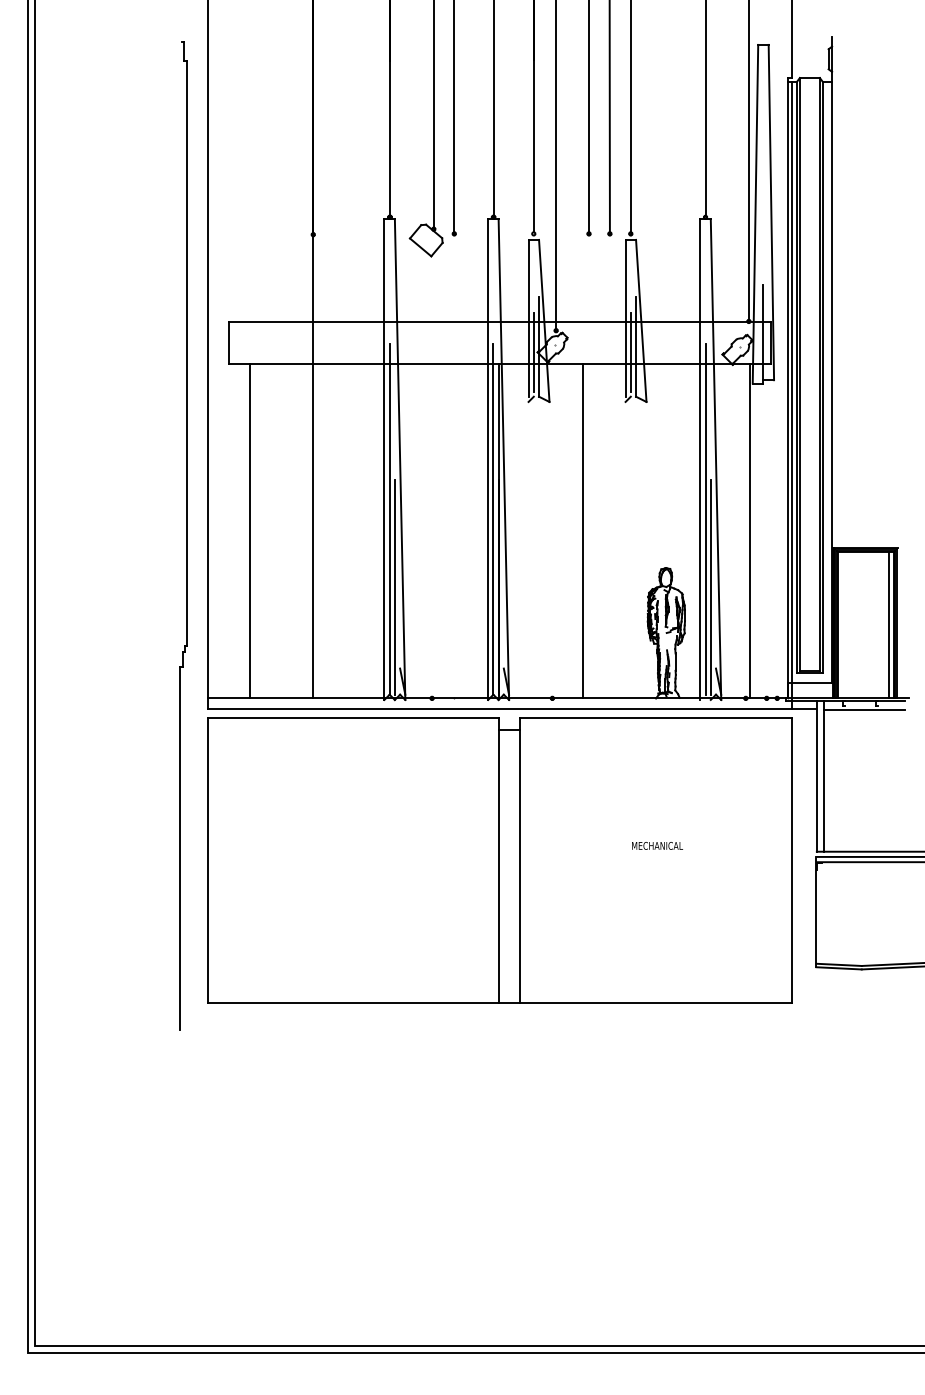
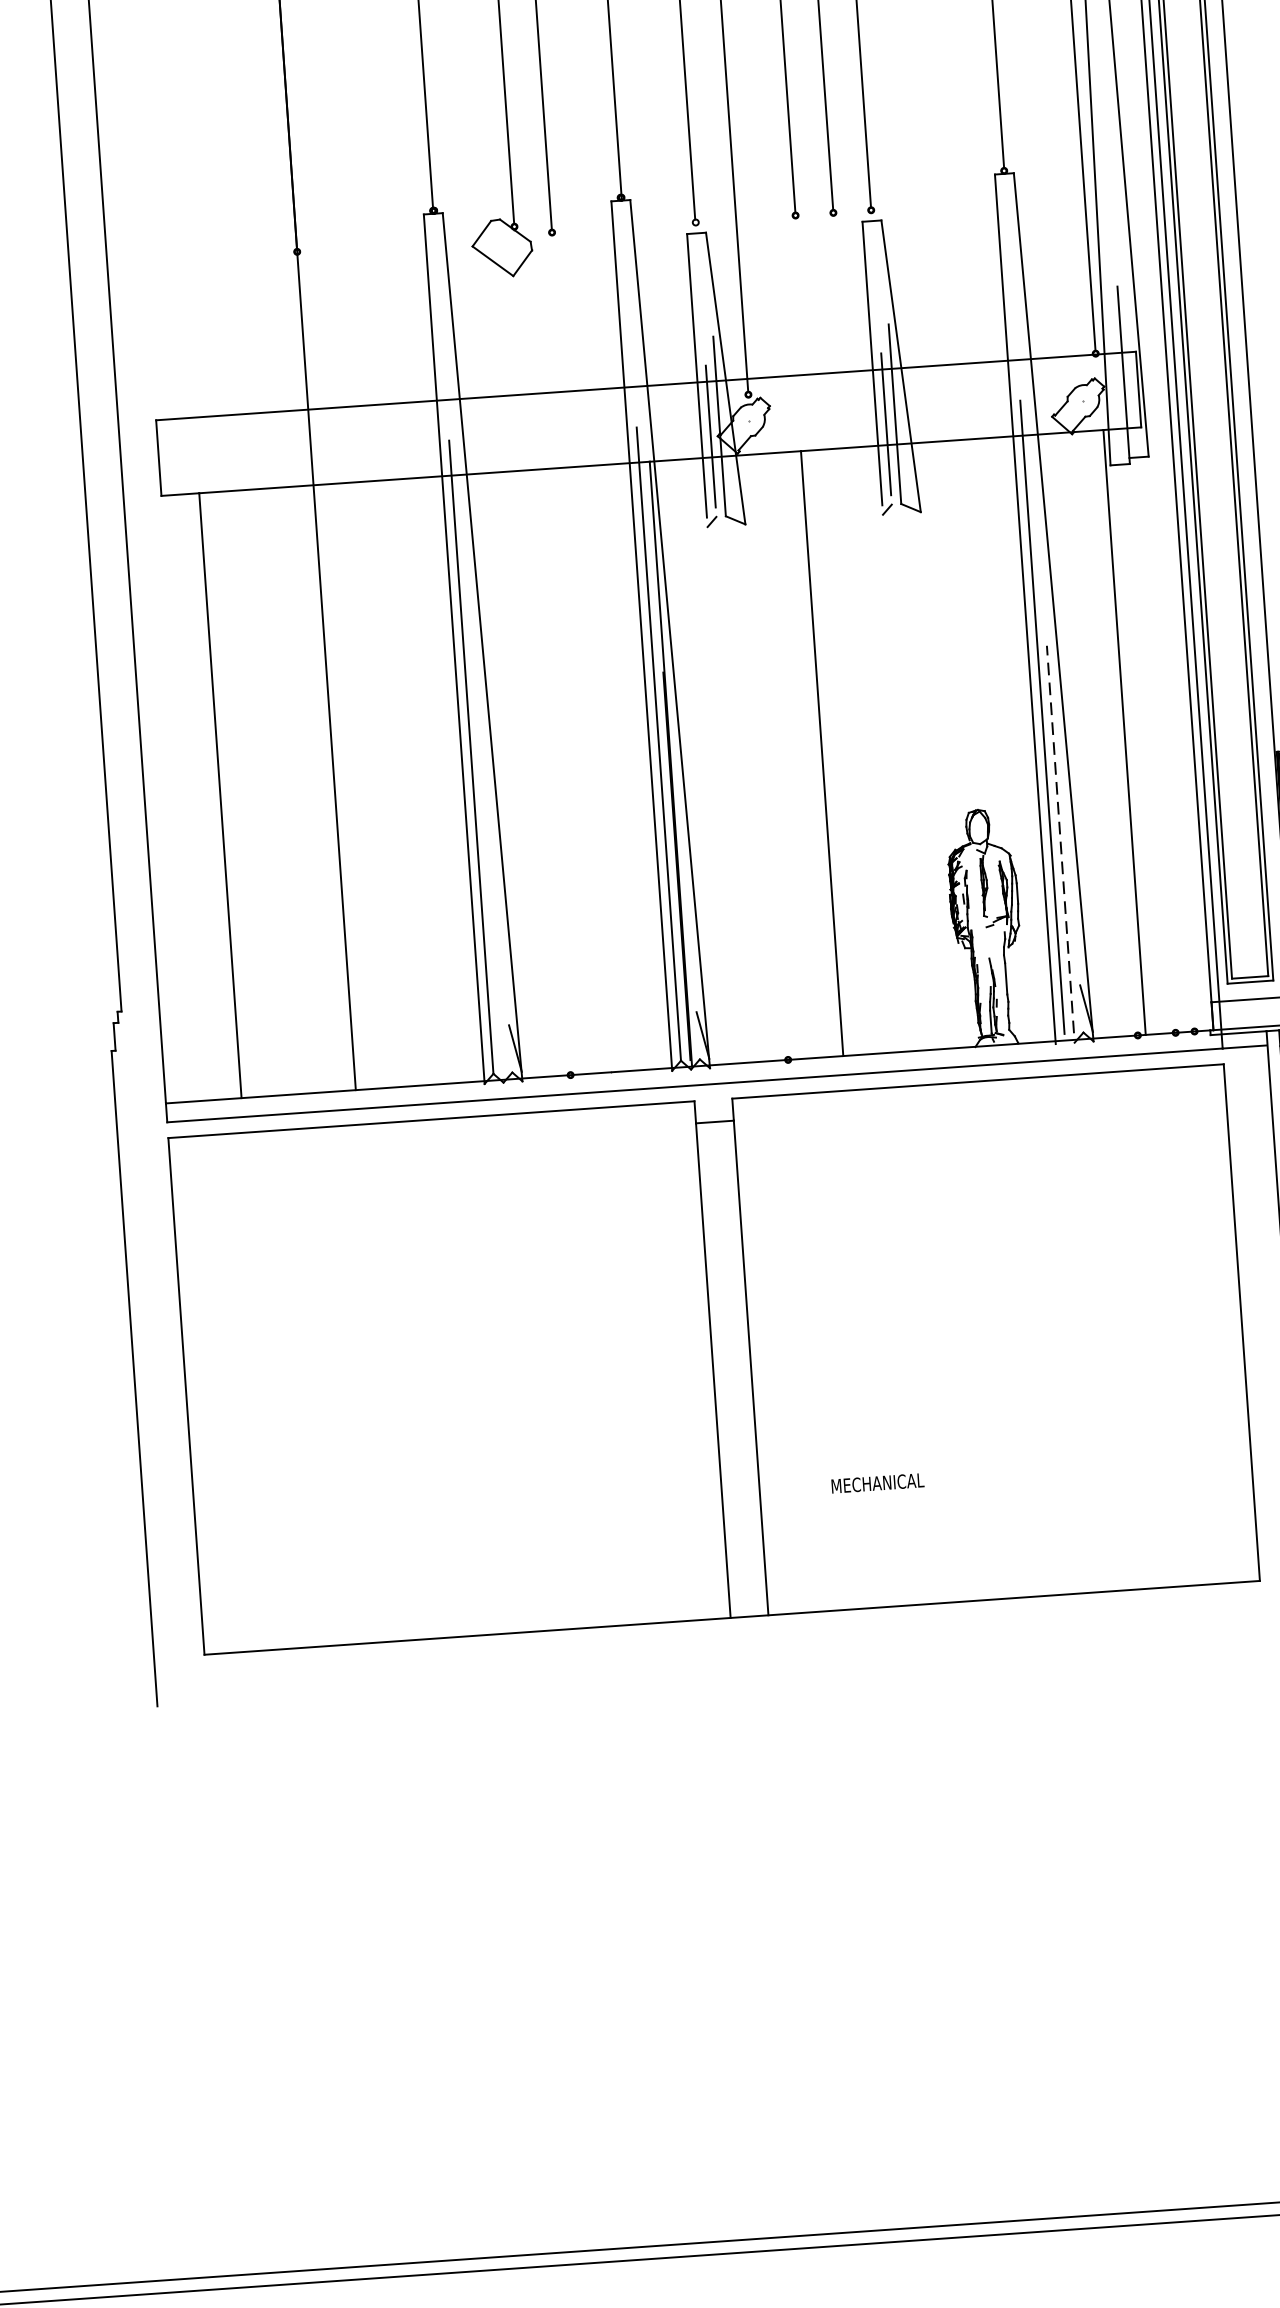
line: (394, 587) -> (488, 879), removed
line: (710, 587) -> (1059, 839), solid -> dashed
text: (657, 845) -> (877, 1482), moved

